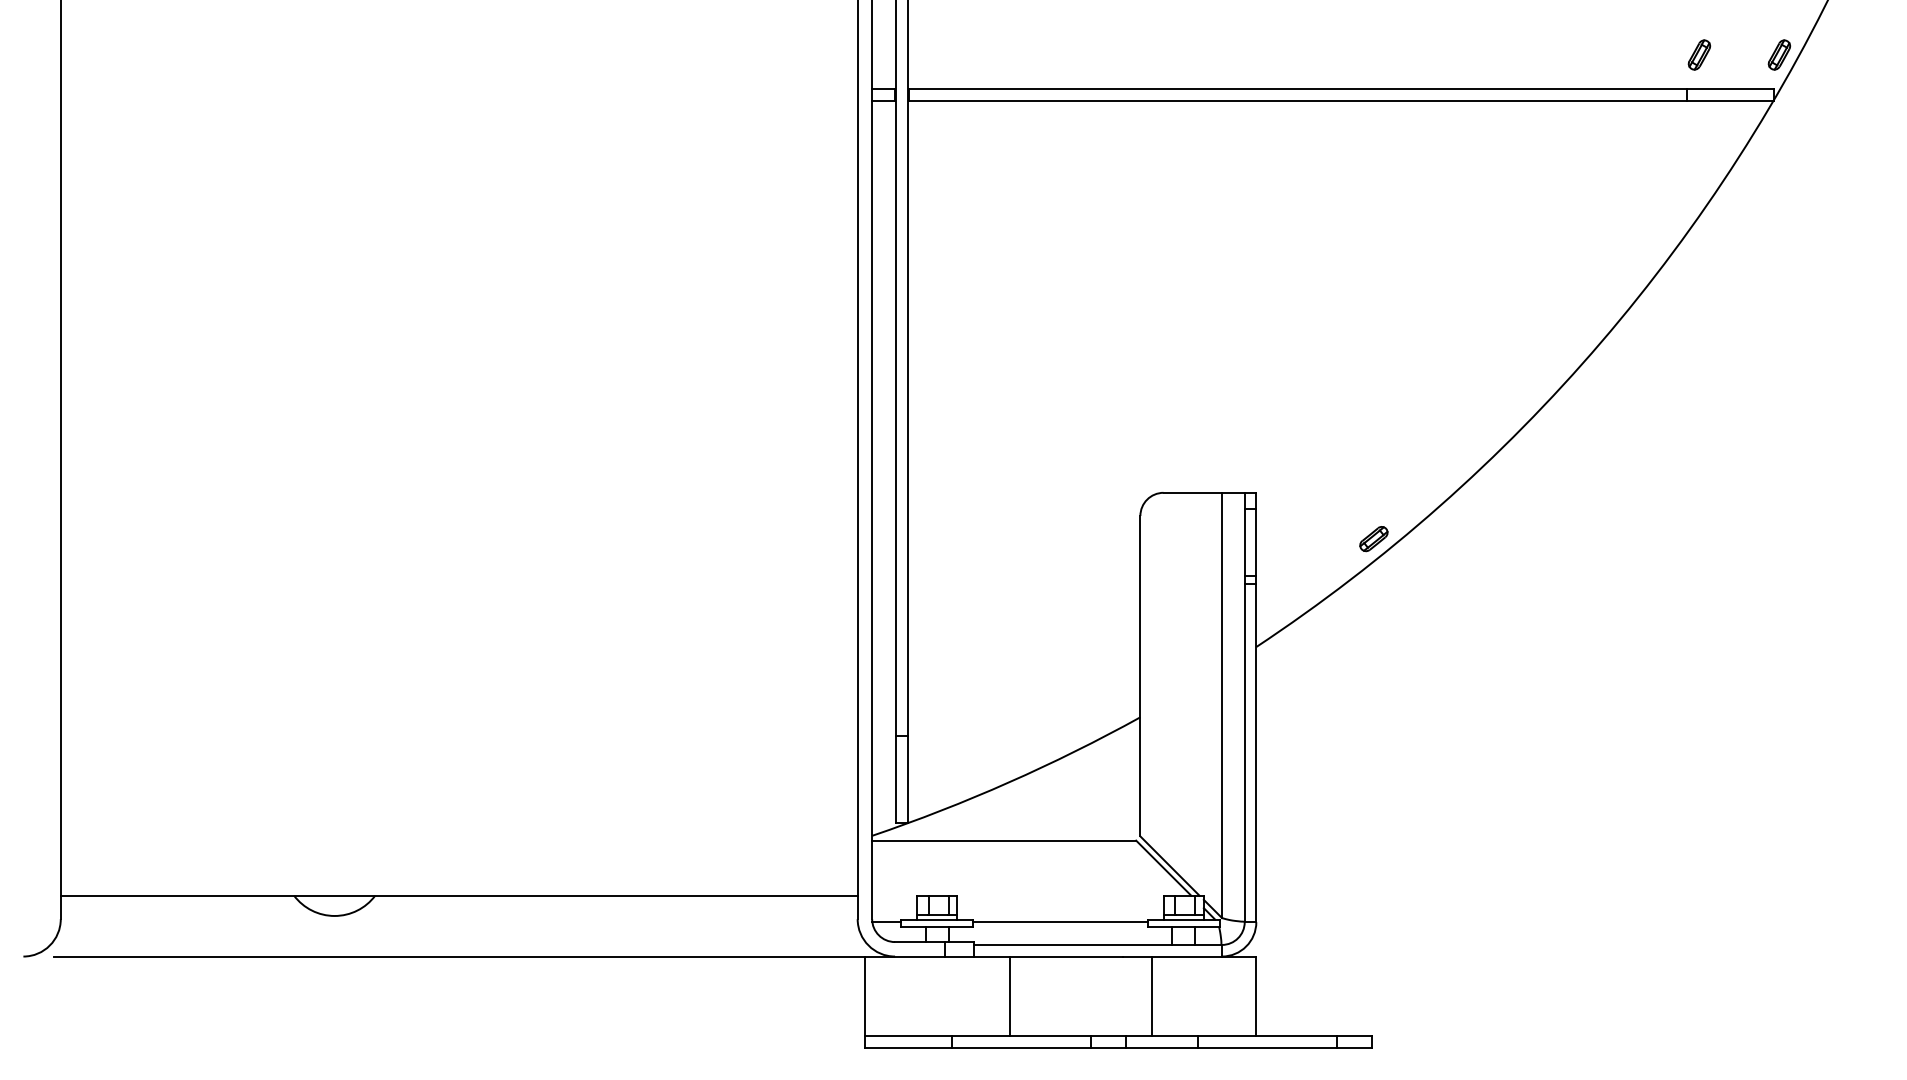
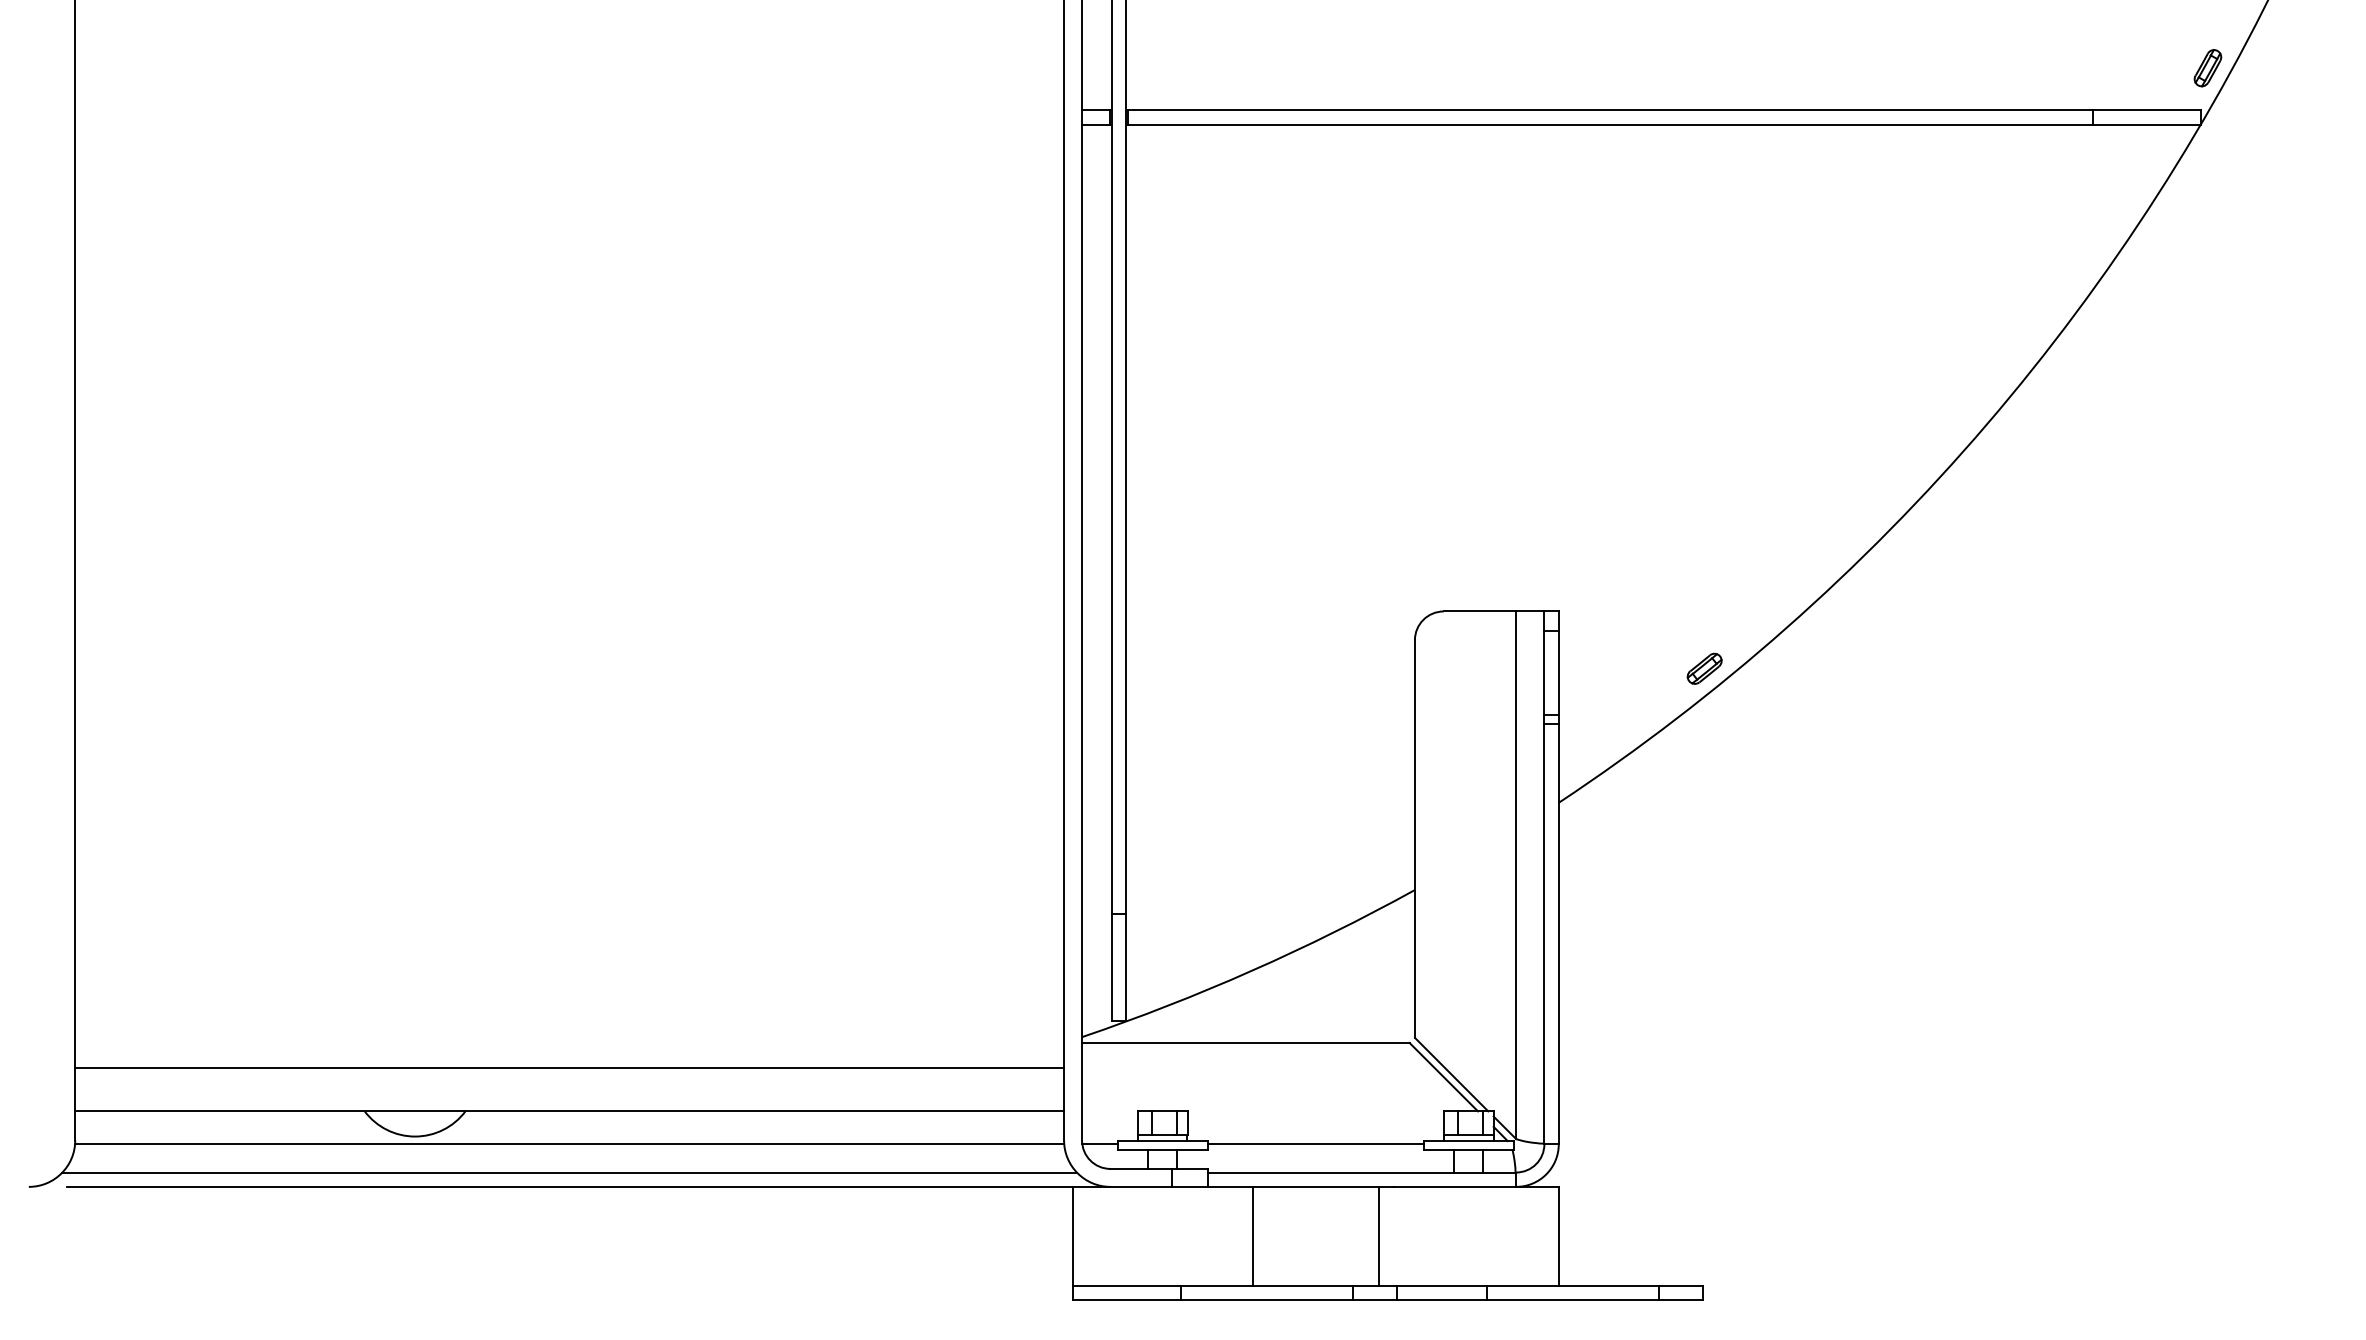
part: (1699, 54) -> (2108, 67), removed
line: (458, 860) -> (568, 1067), added
line: (458, 922) -> (568, 1144), added
line: (459, 944) -> (569, 1171), added
line: (1152, 996) -> (1379, 1236), moved

